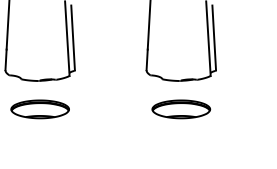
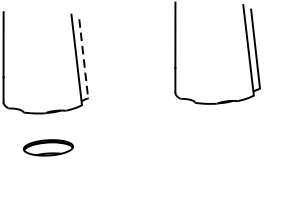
line: (73, 38) -> (84, 59), solid -> dashed
part: (39, 109) -> (47, 148), size x0.7
part: (181, 109) -> (220, 138), removed

